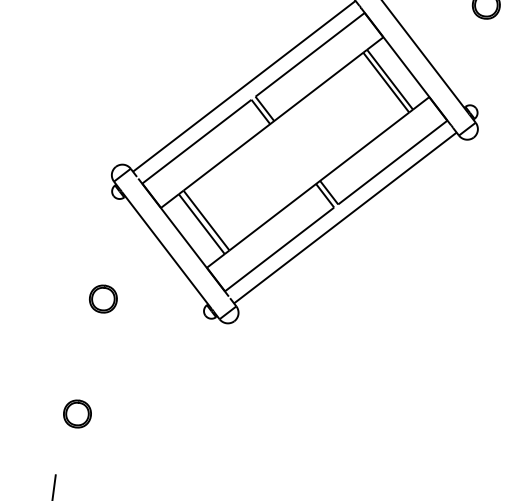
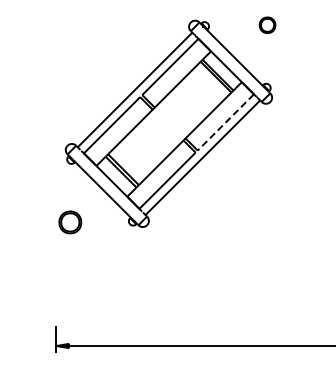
line: (392, 162) -> (225, 122), solid -> dashed
part: (103, 299) -> (70, 222), size x1.4
part: (76, 412) -> (63, 289), removed

